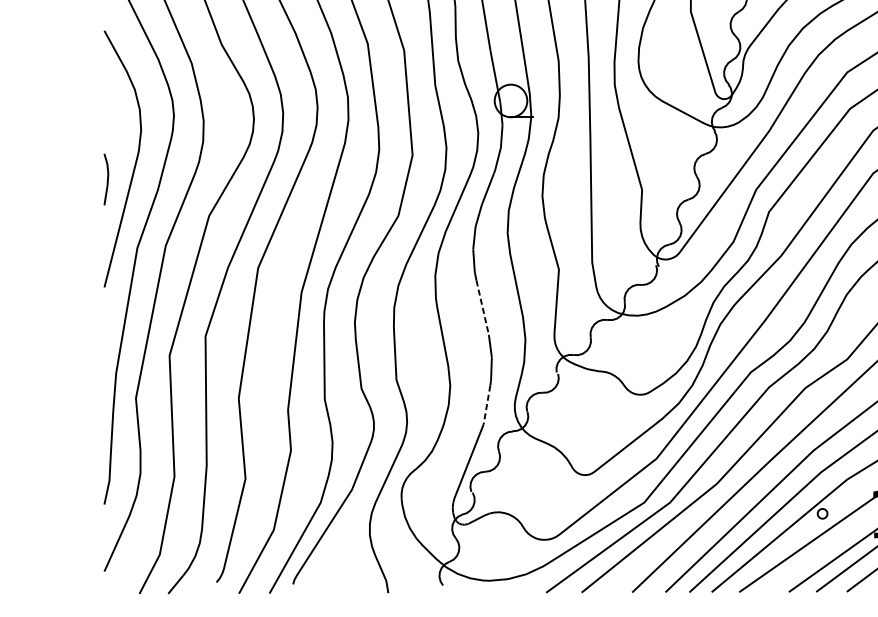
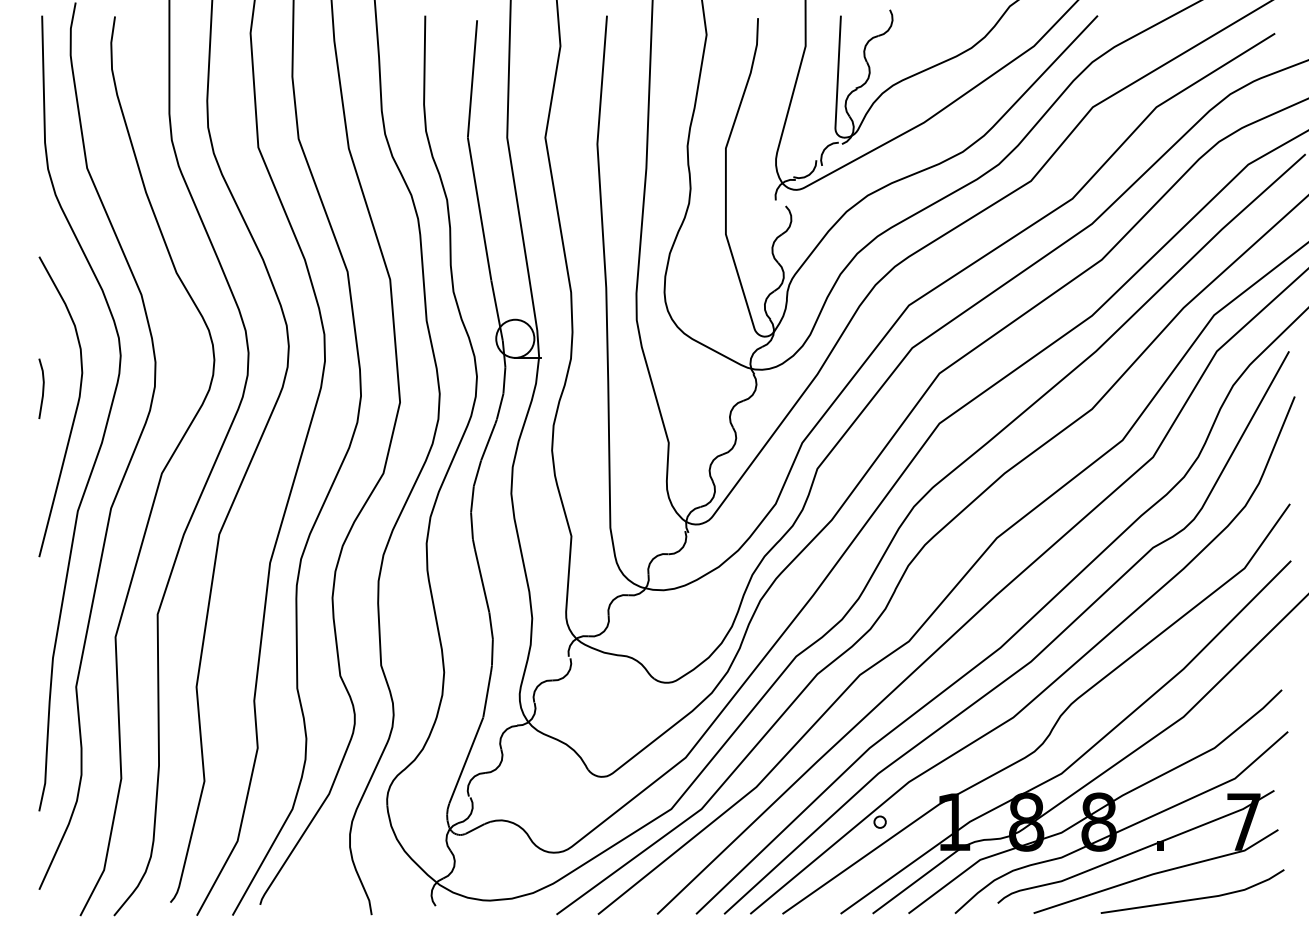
line: (107, 179) -> (42, 388), moved
line: (482, 307) -> (482, 580), dashed -> solid
line: (487, 405) -> (487, 695), dashed -> solid

